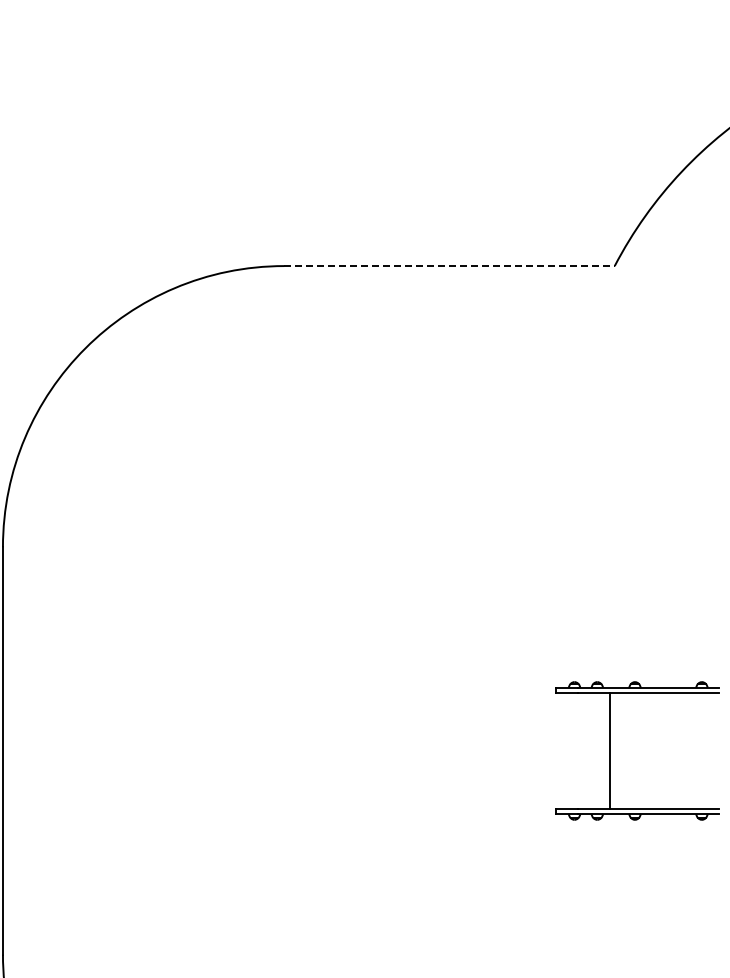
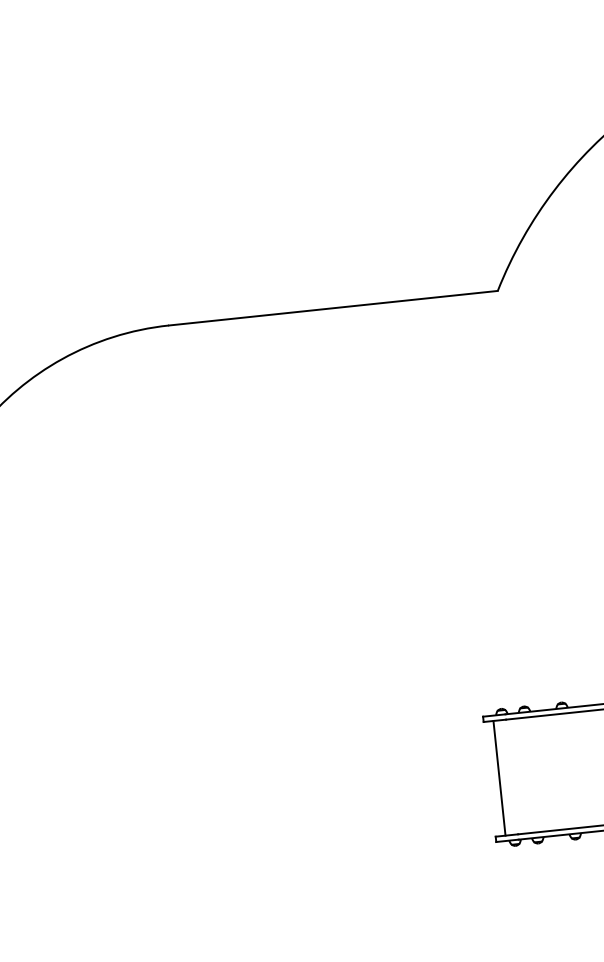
line: (449, 266) -> (333, 308), dashed -> solid
line: (610, 750) -> (499, 777), moved

